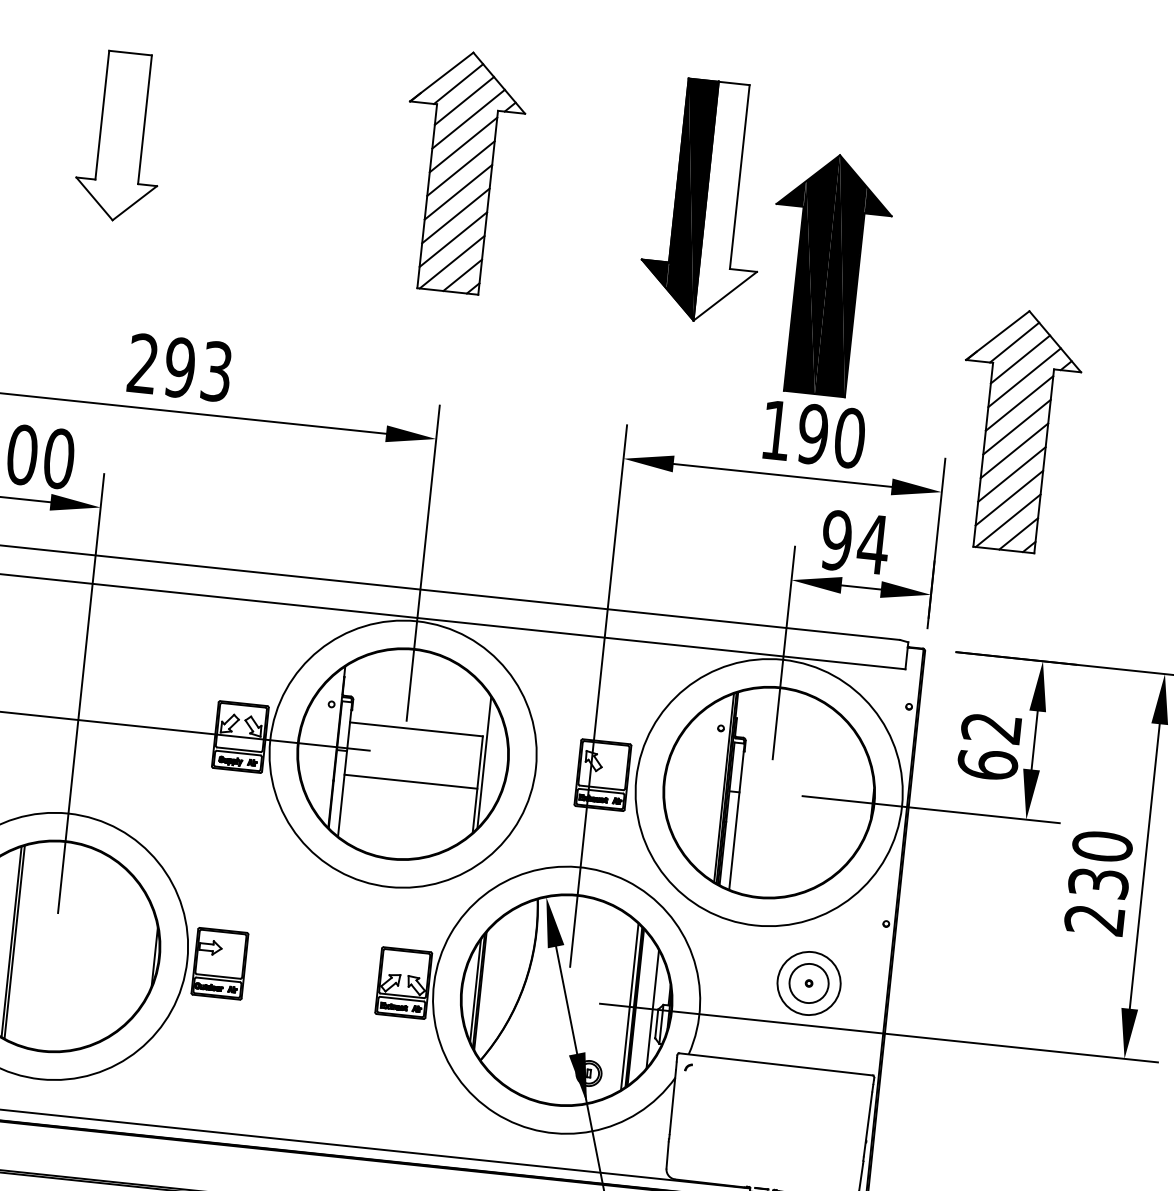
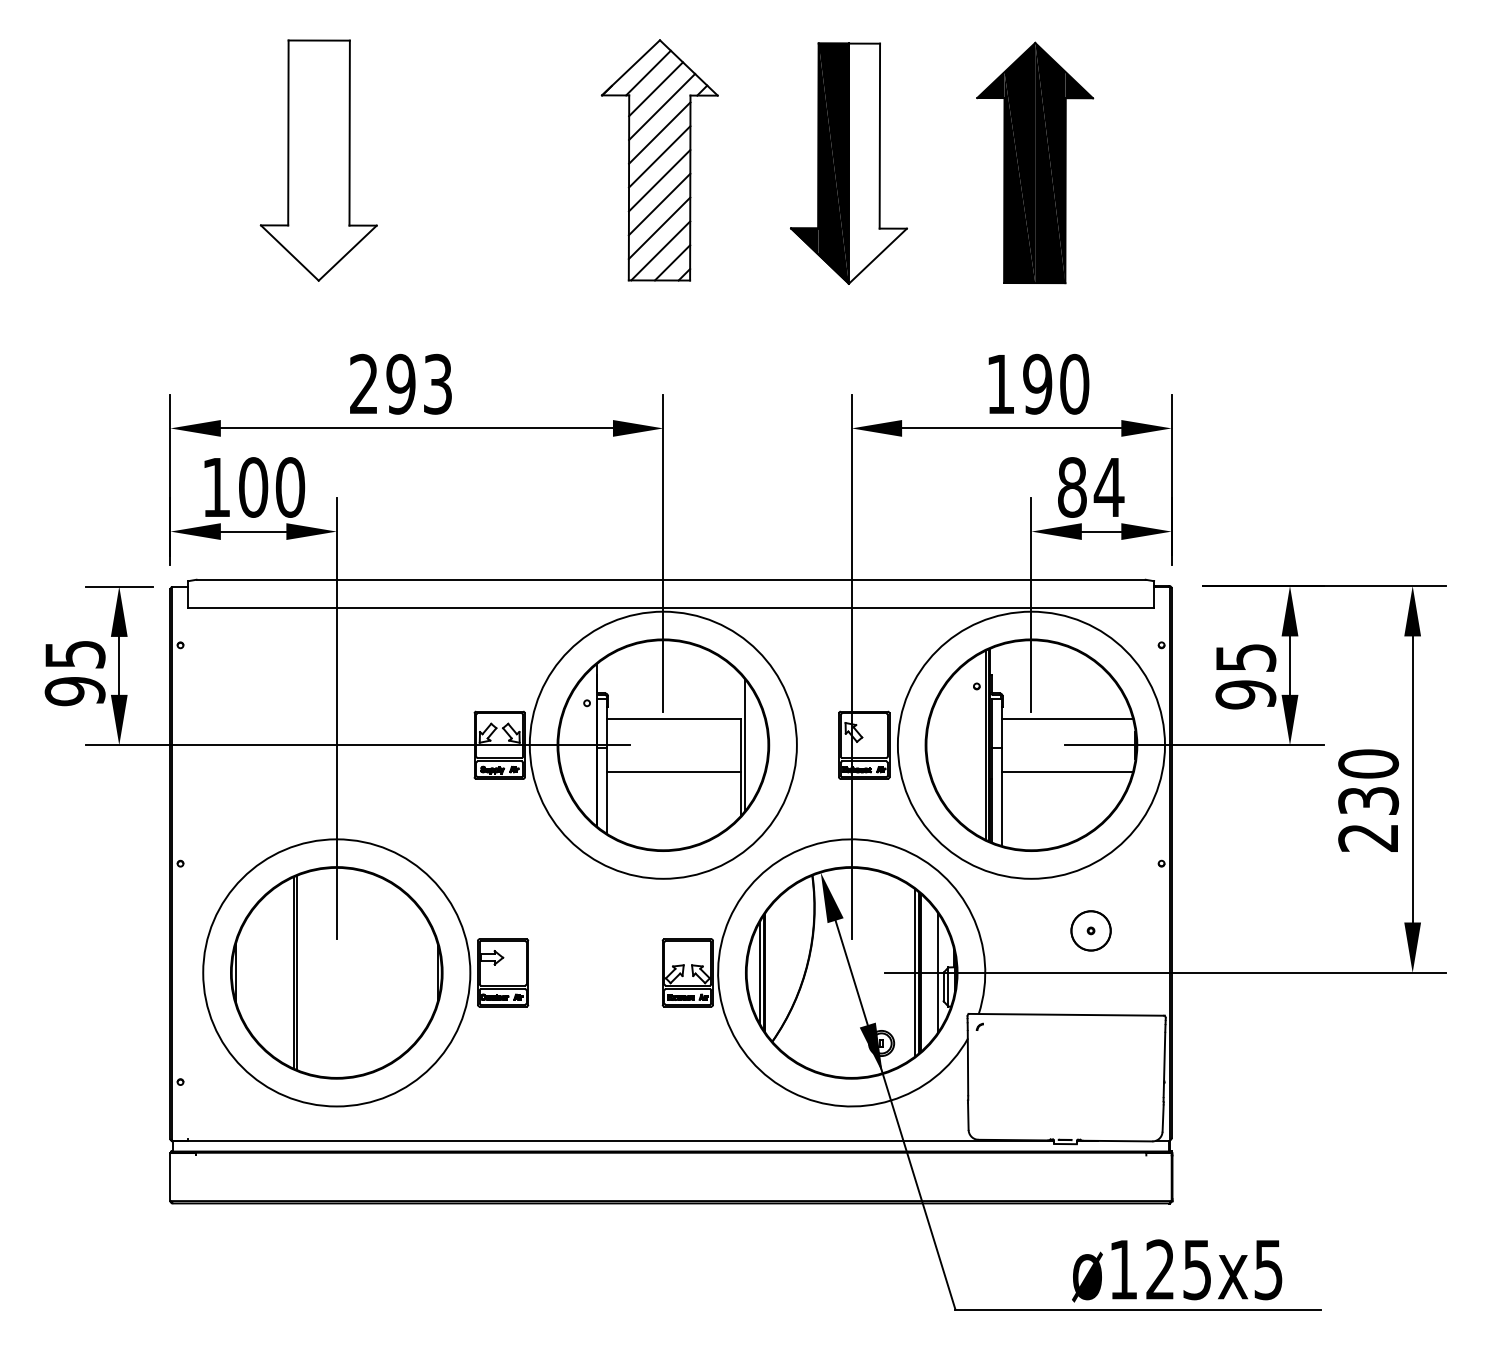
part: (121, 136) -> (318, 160), size x1.43
part: (705, 200) -> (848, 163), moved
part: (827, 274) -> (1035, 162), moved
part: (1016, 430) -> (1239, 359), removed
text: (835, 540) -> (1071, 487), 94 -> 84
text: (989, 746) -> (1245, 676), 62 -> 95
line: (807, 770) -> (1067, 719), added
line: (801, 822) -> (1066, 771), added
circle: (808, 983) -> (1090, 930), size x0.62

